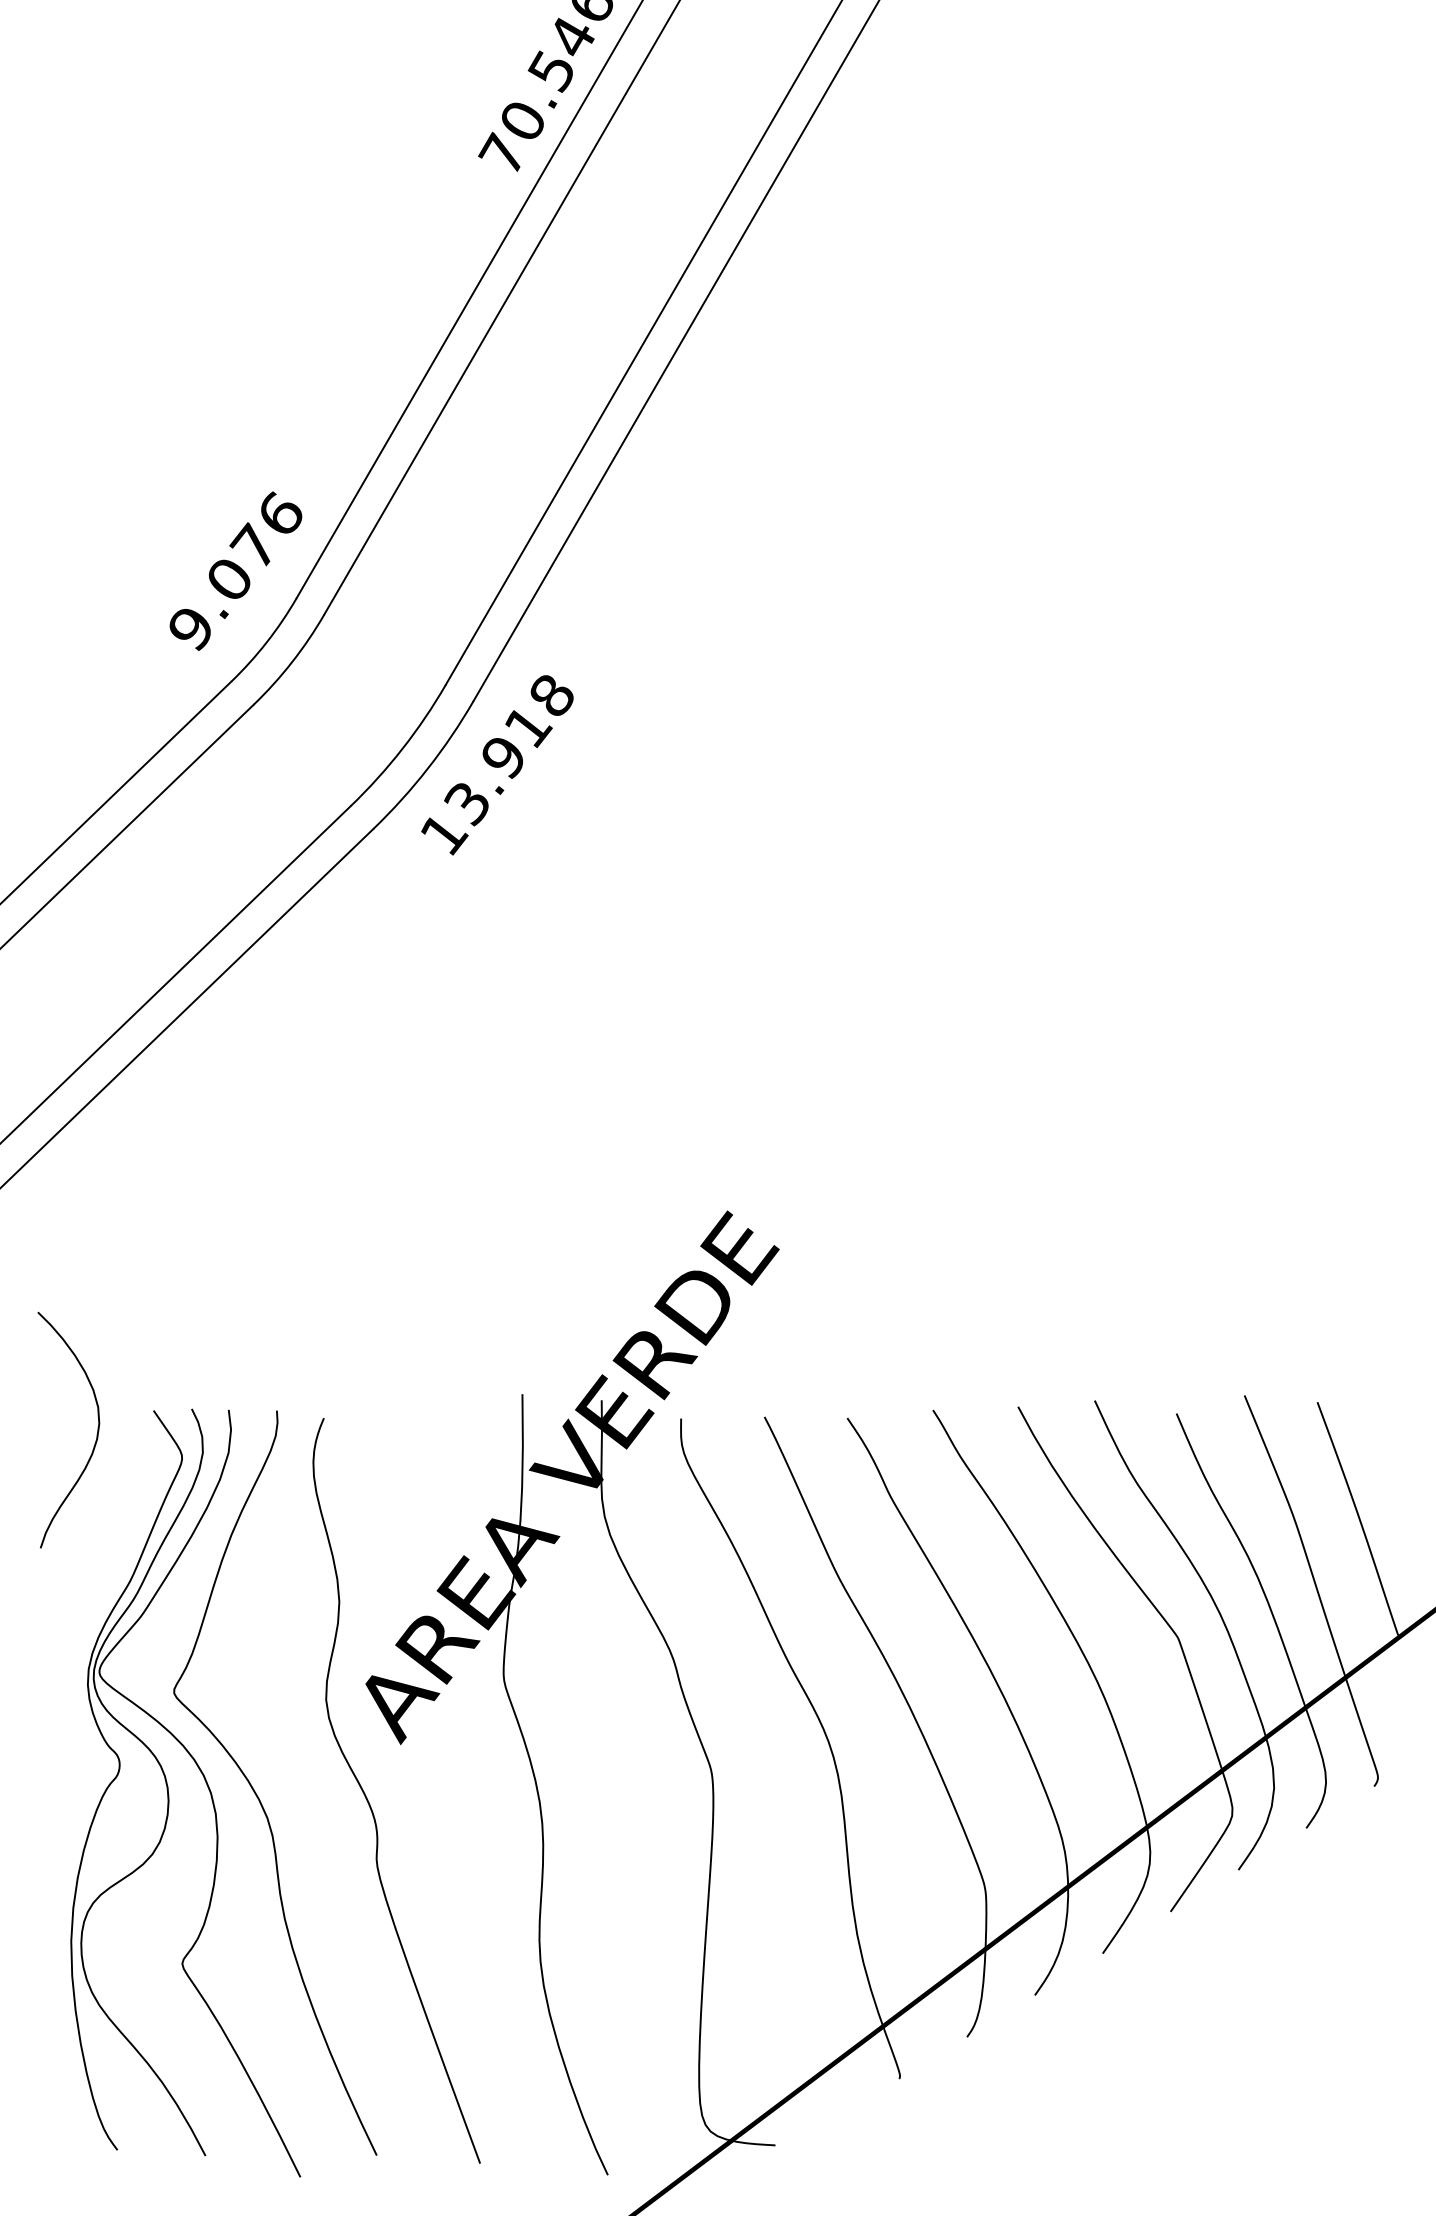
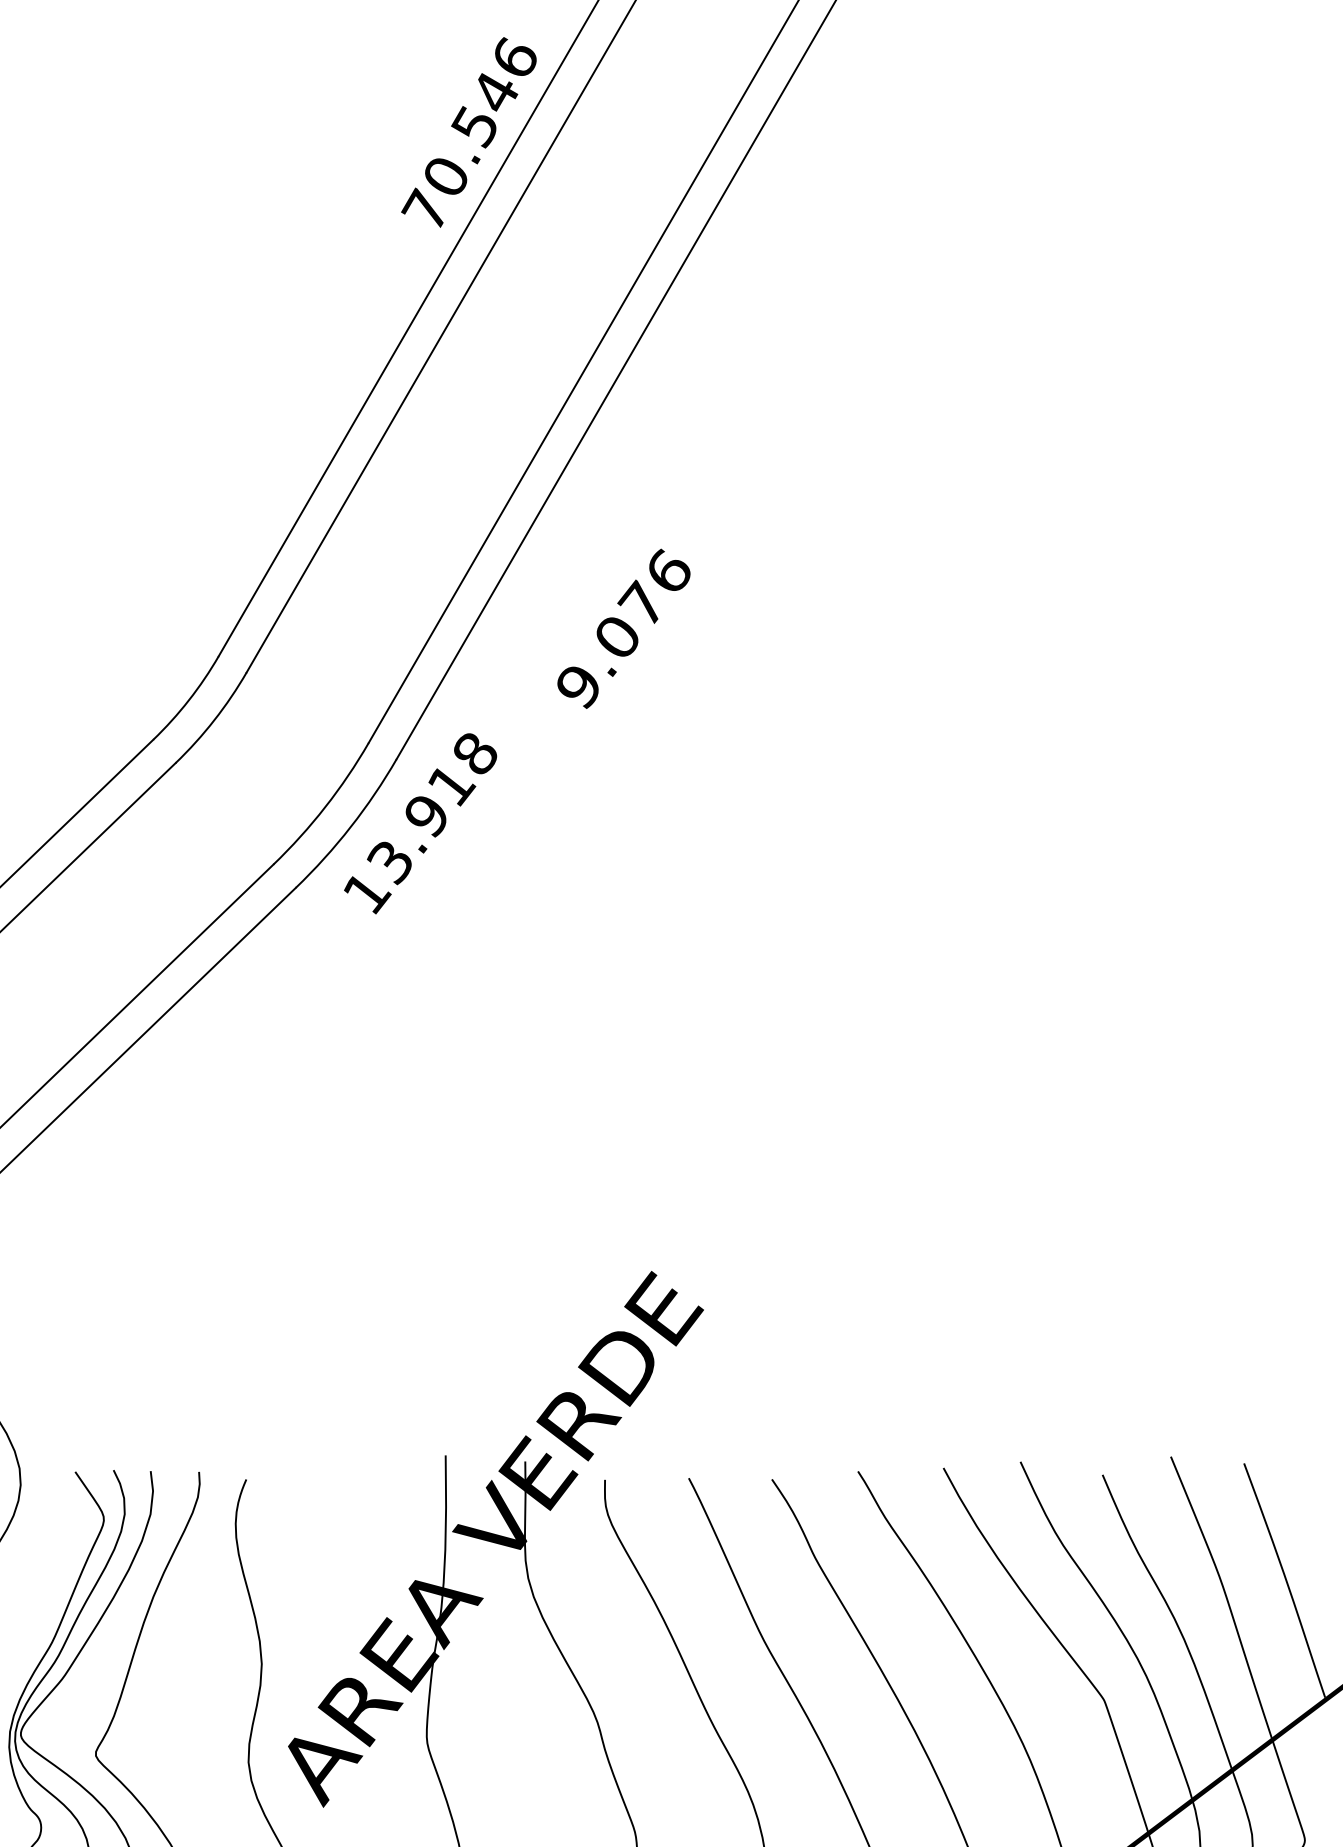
text: (235, 570) -> (623, 628), moved

